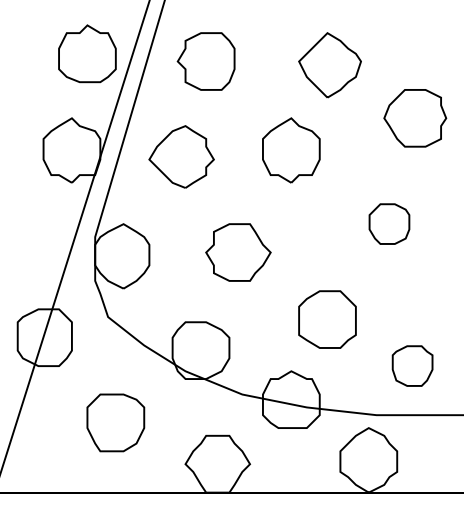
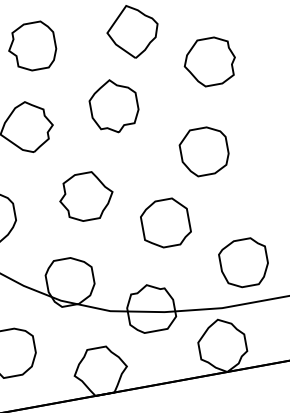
part: (389, 223) -> (204, 150), size x1.43
part: (327, 319) -> (165, 223), moved
part: (412, 365) -> (244, 262), size x1.43

